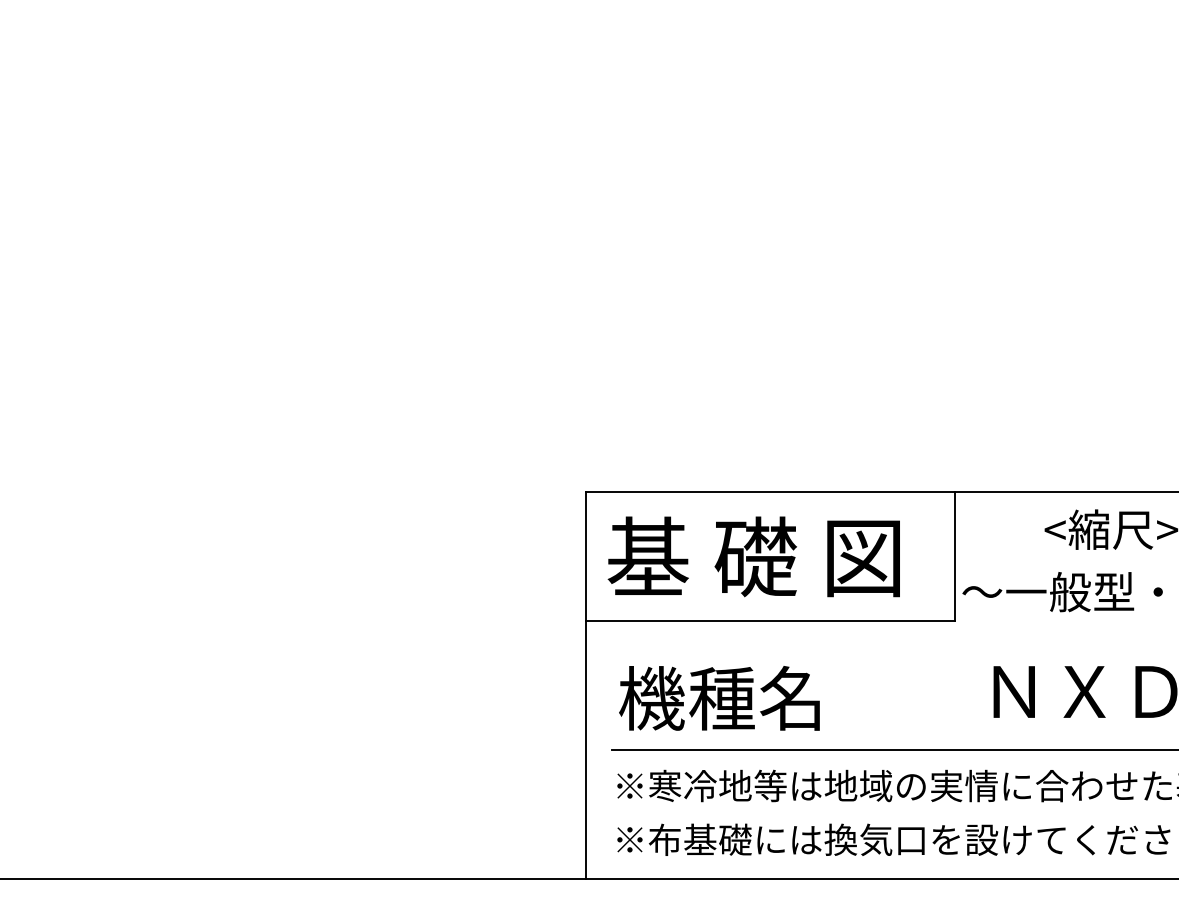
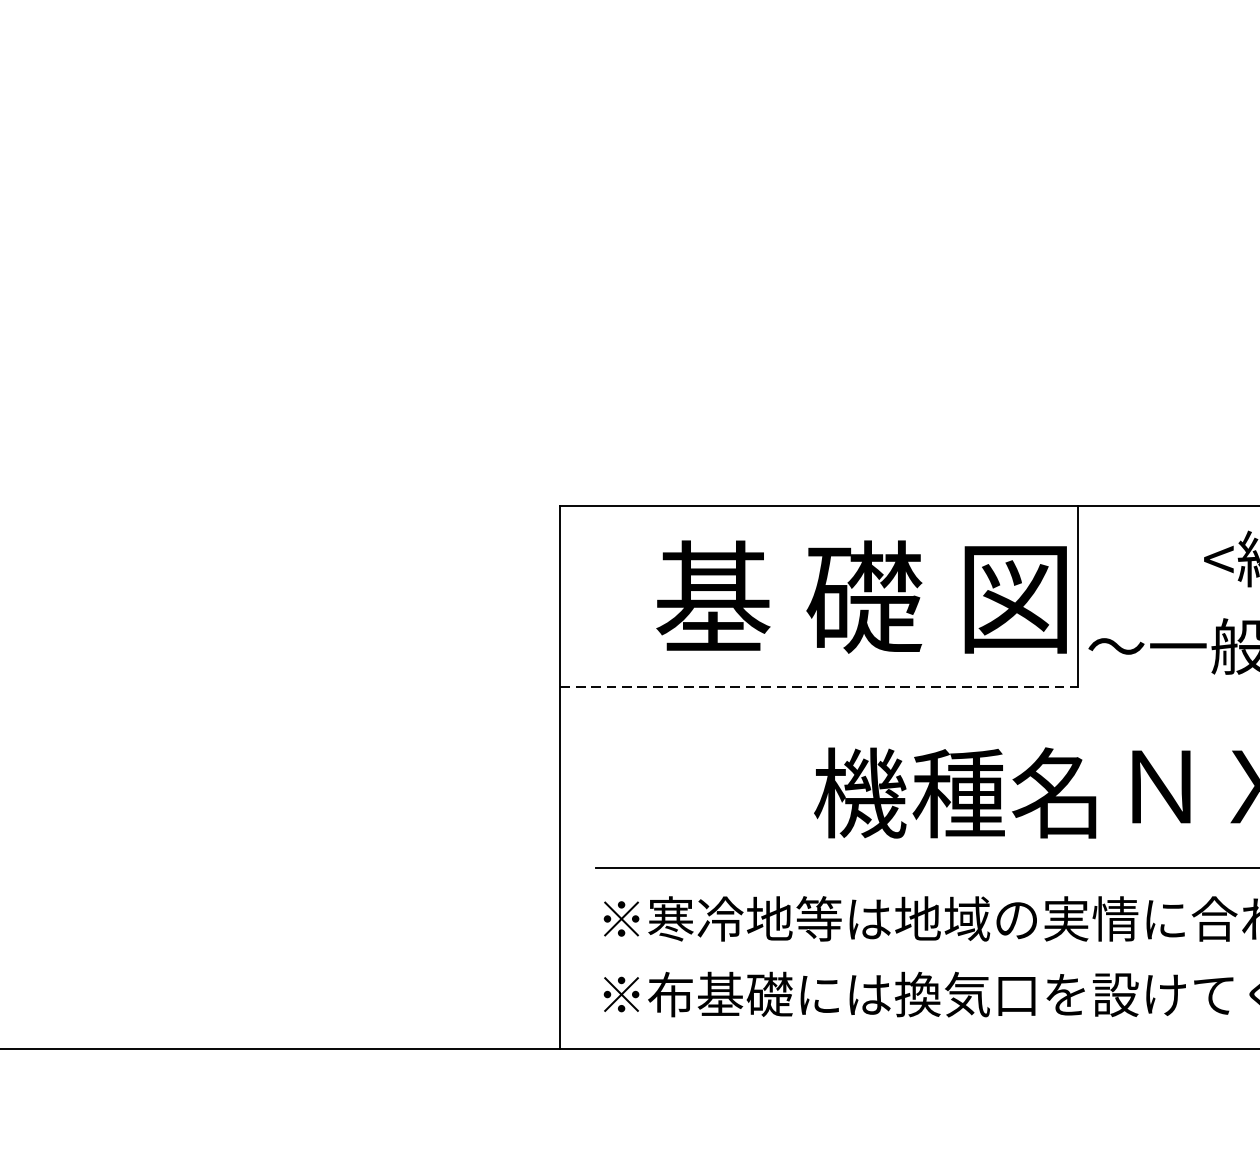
text: (753, 556) -> (861, 596), moved
line: (771, 621) -> (820, 687), solid -> dashed
text: (719, 698) -> (955, 793), moved

